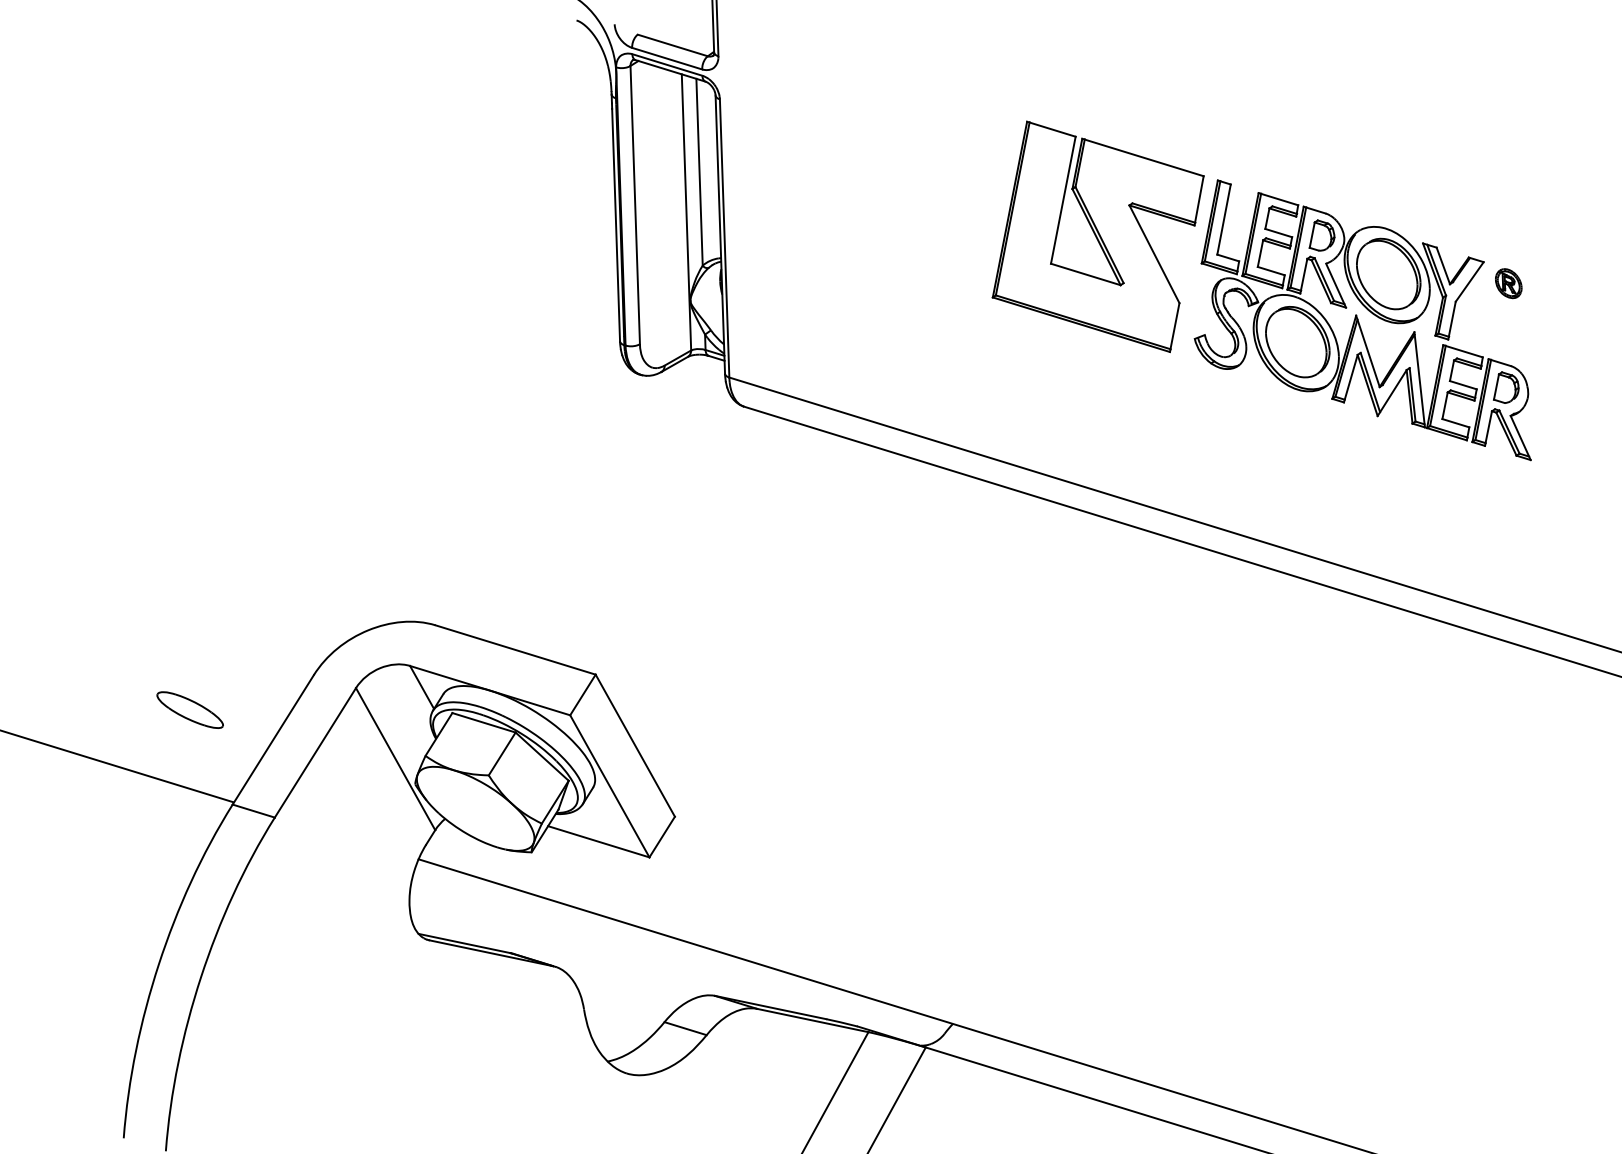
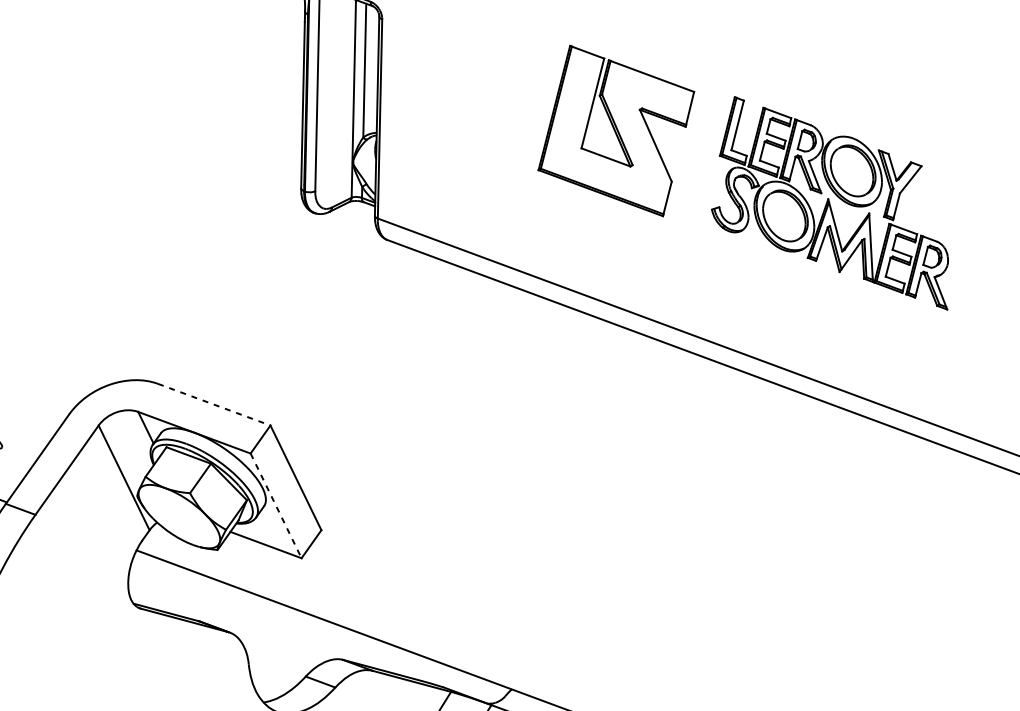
part: (1097, 236) -> (615, 130), moved
part: (1508, 283) -> (938, 182), removed
line: (515, 649) -> (214, 404), solid -> dashed
line: (610, 786) -> (276, 506), solid -> dashed

